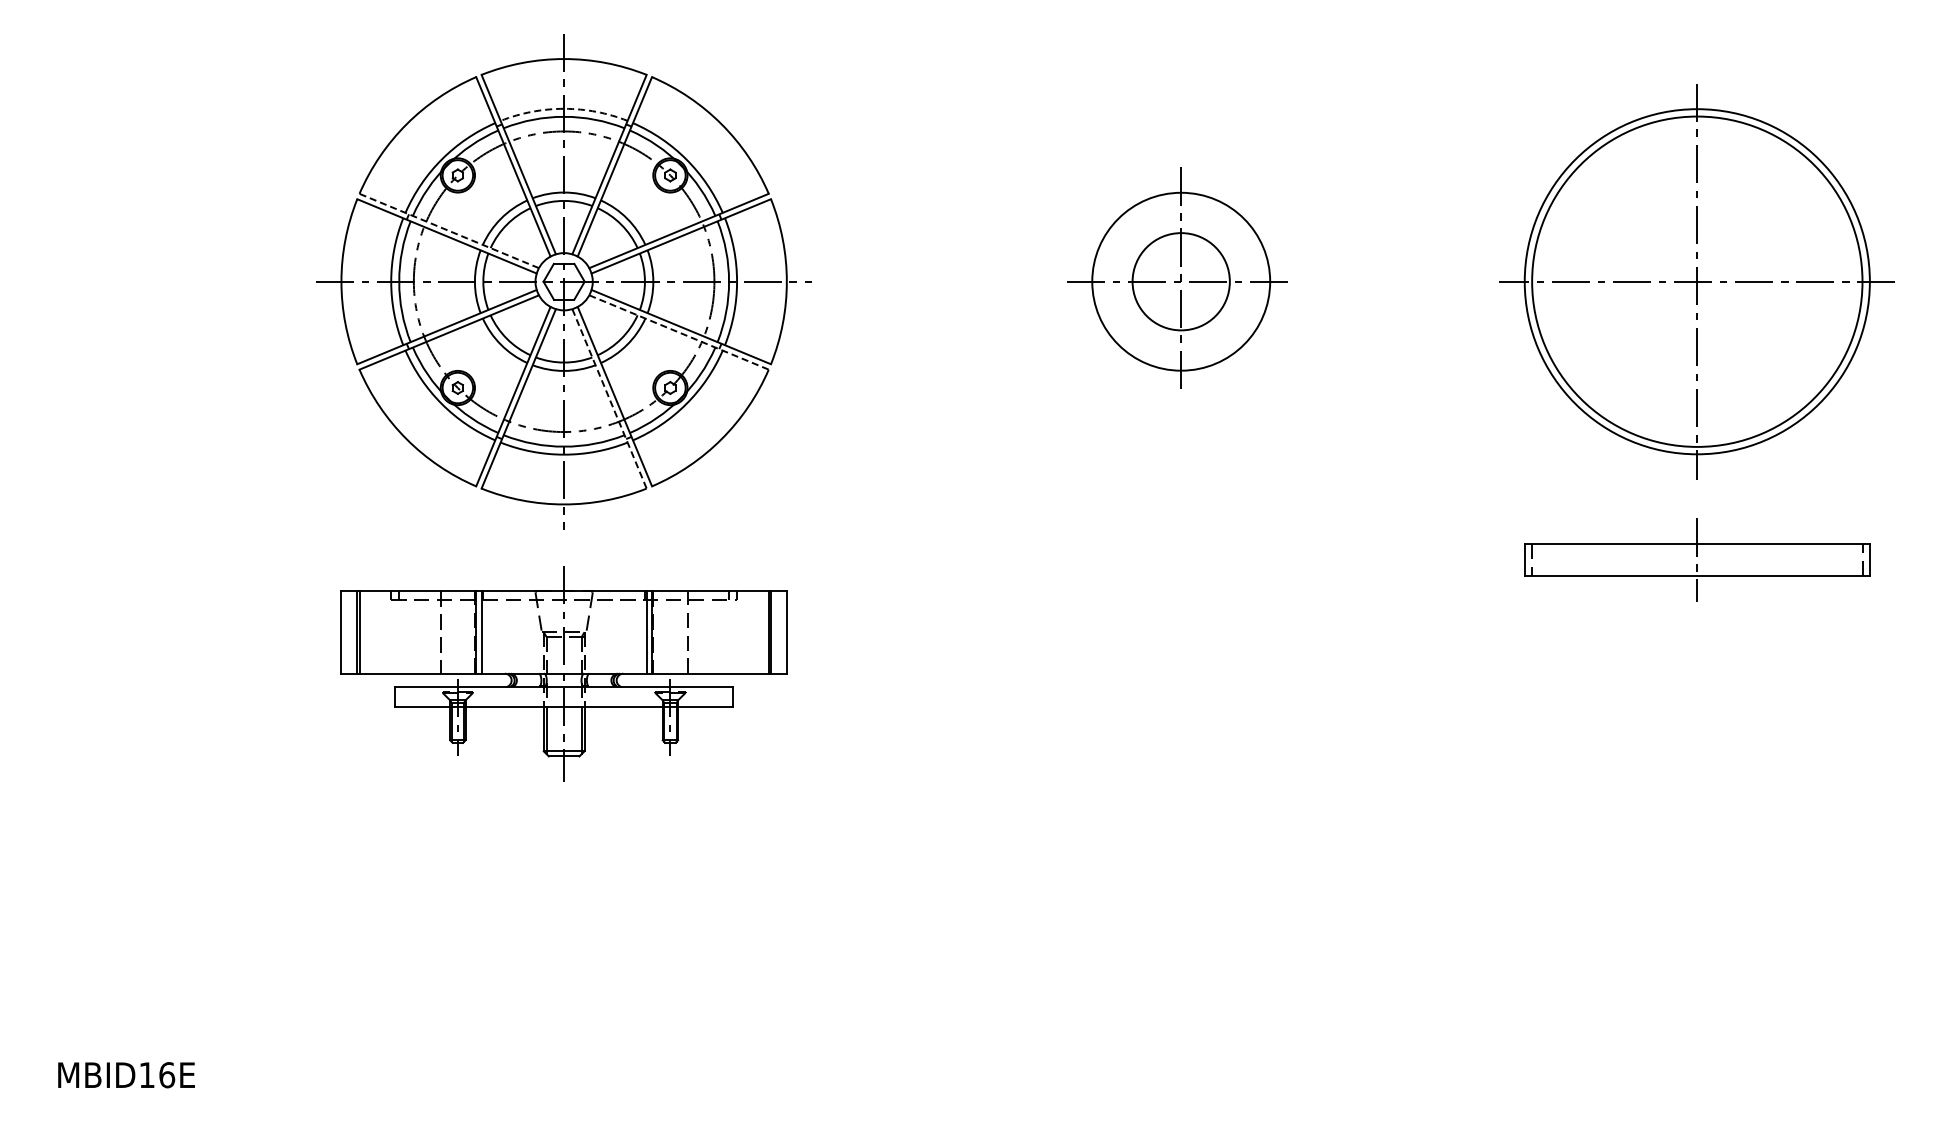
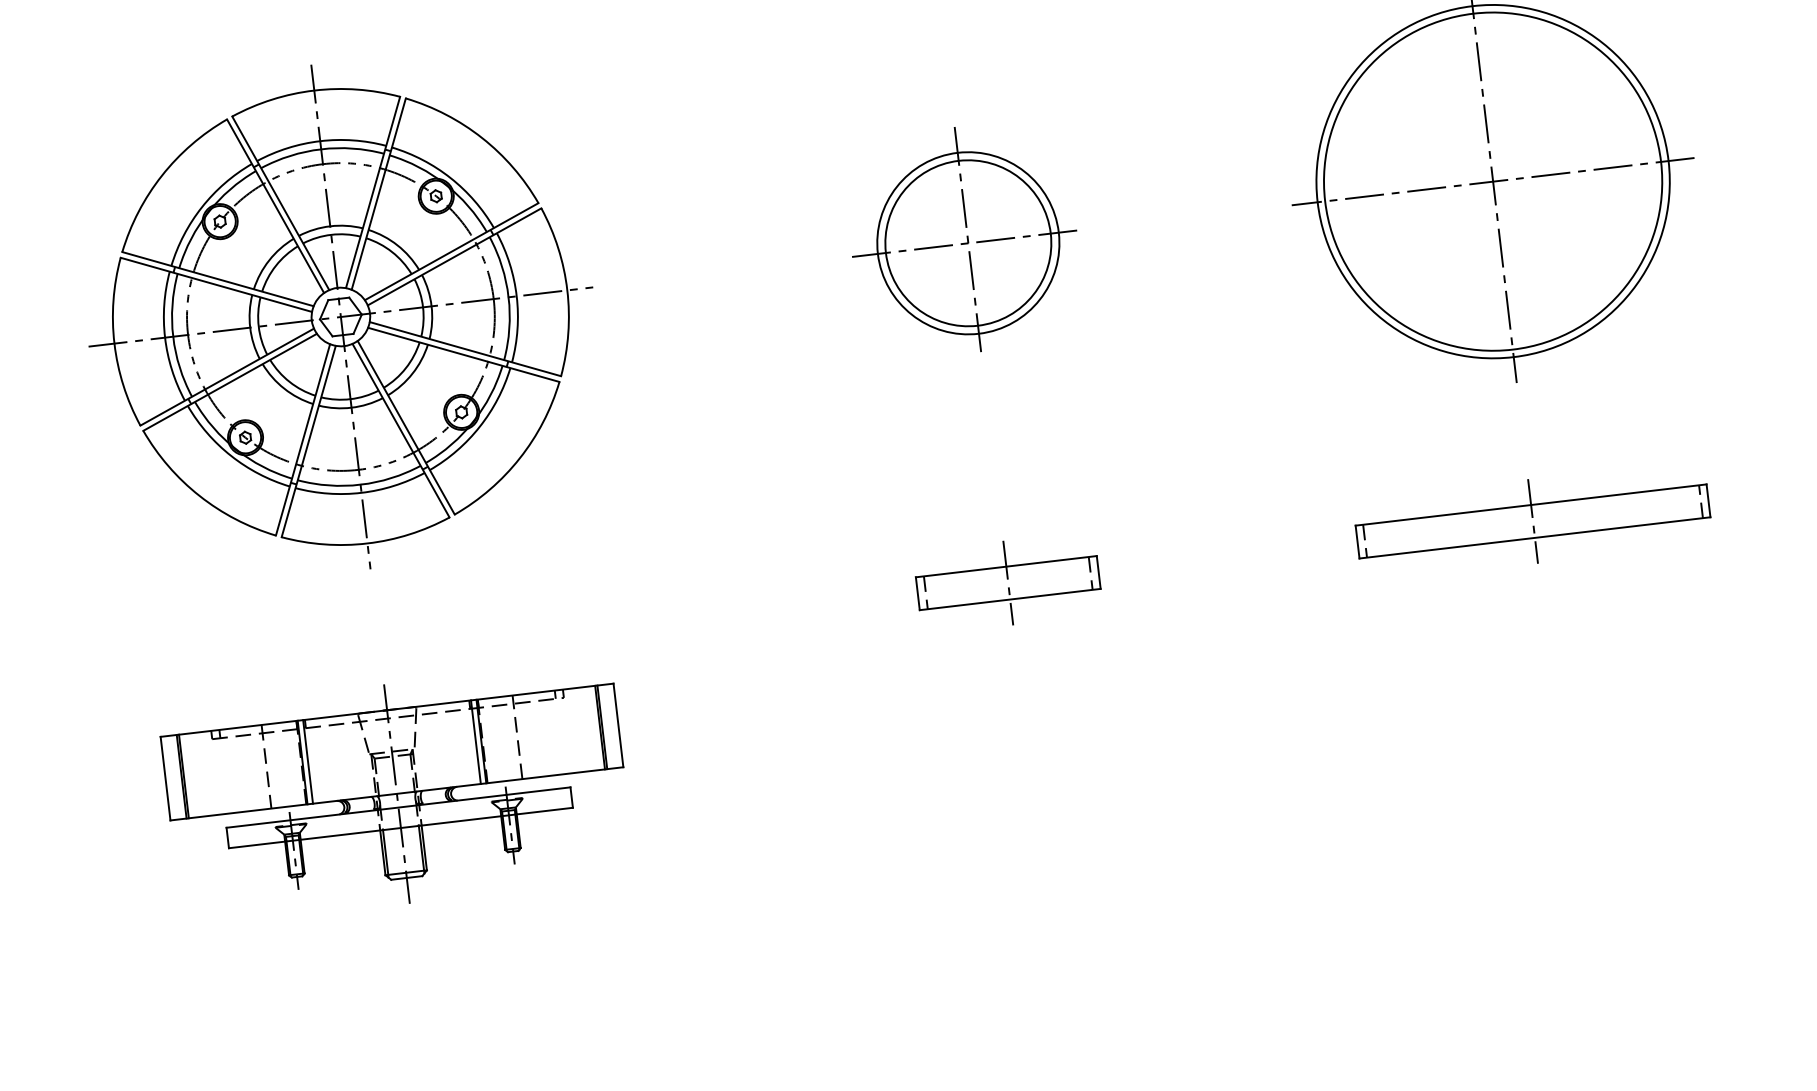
arc: (564, 108) -> (320, 140), dashed -> solid
line: (448, 230) -> (217, 278), dashed -> solid
circle: (1181, 281) -> (968, 243), size x1.67
line: (679, 332) -> (464, 354), dashed -> solid
line: (609, 399) -> (401, 431), dashed -> solid
part: (1697, 559) -> (1533, 520), moved
part: (1180, 615) -> (1007, 582), added
part: (563, 673) -> (396, 793), moved

